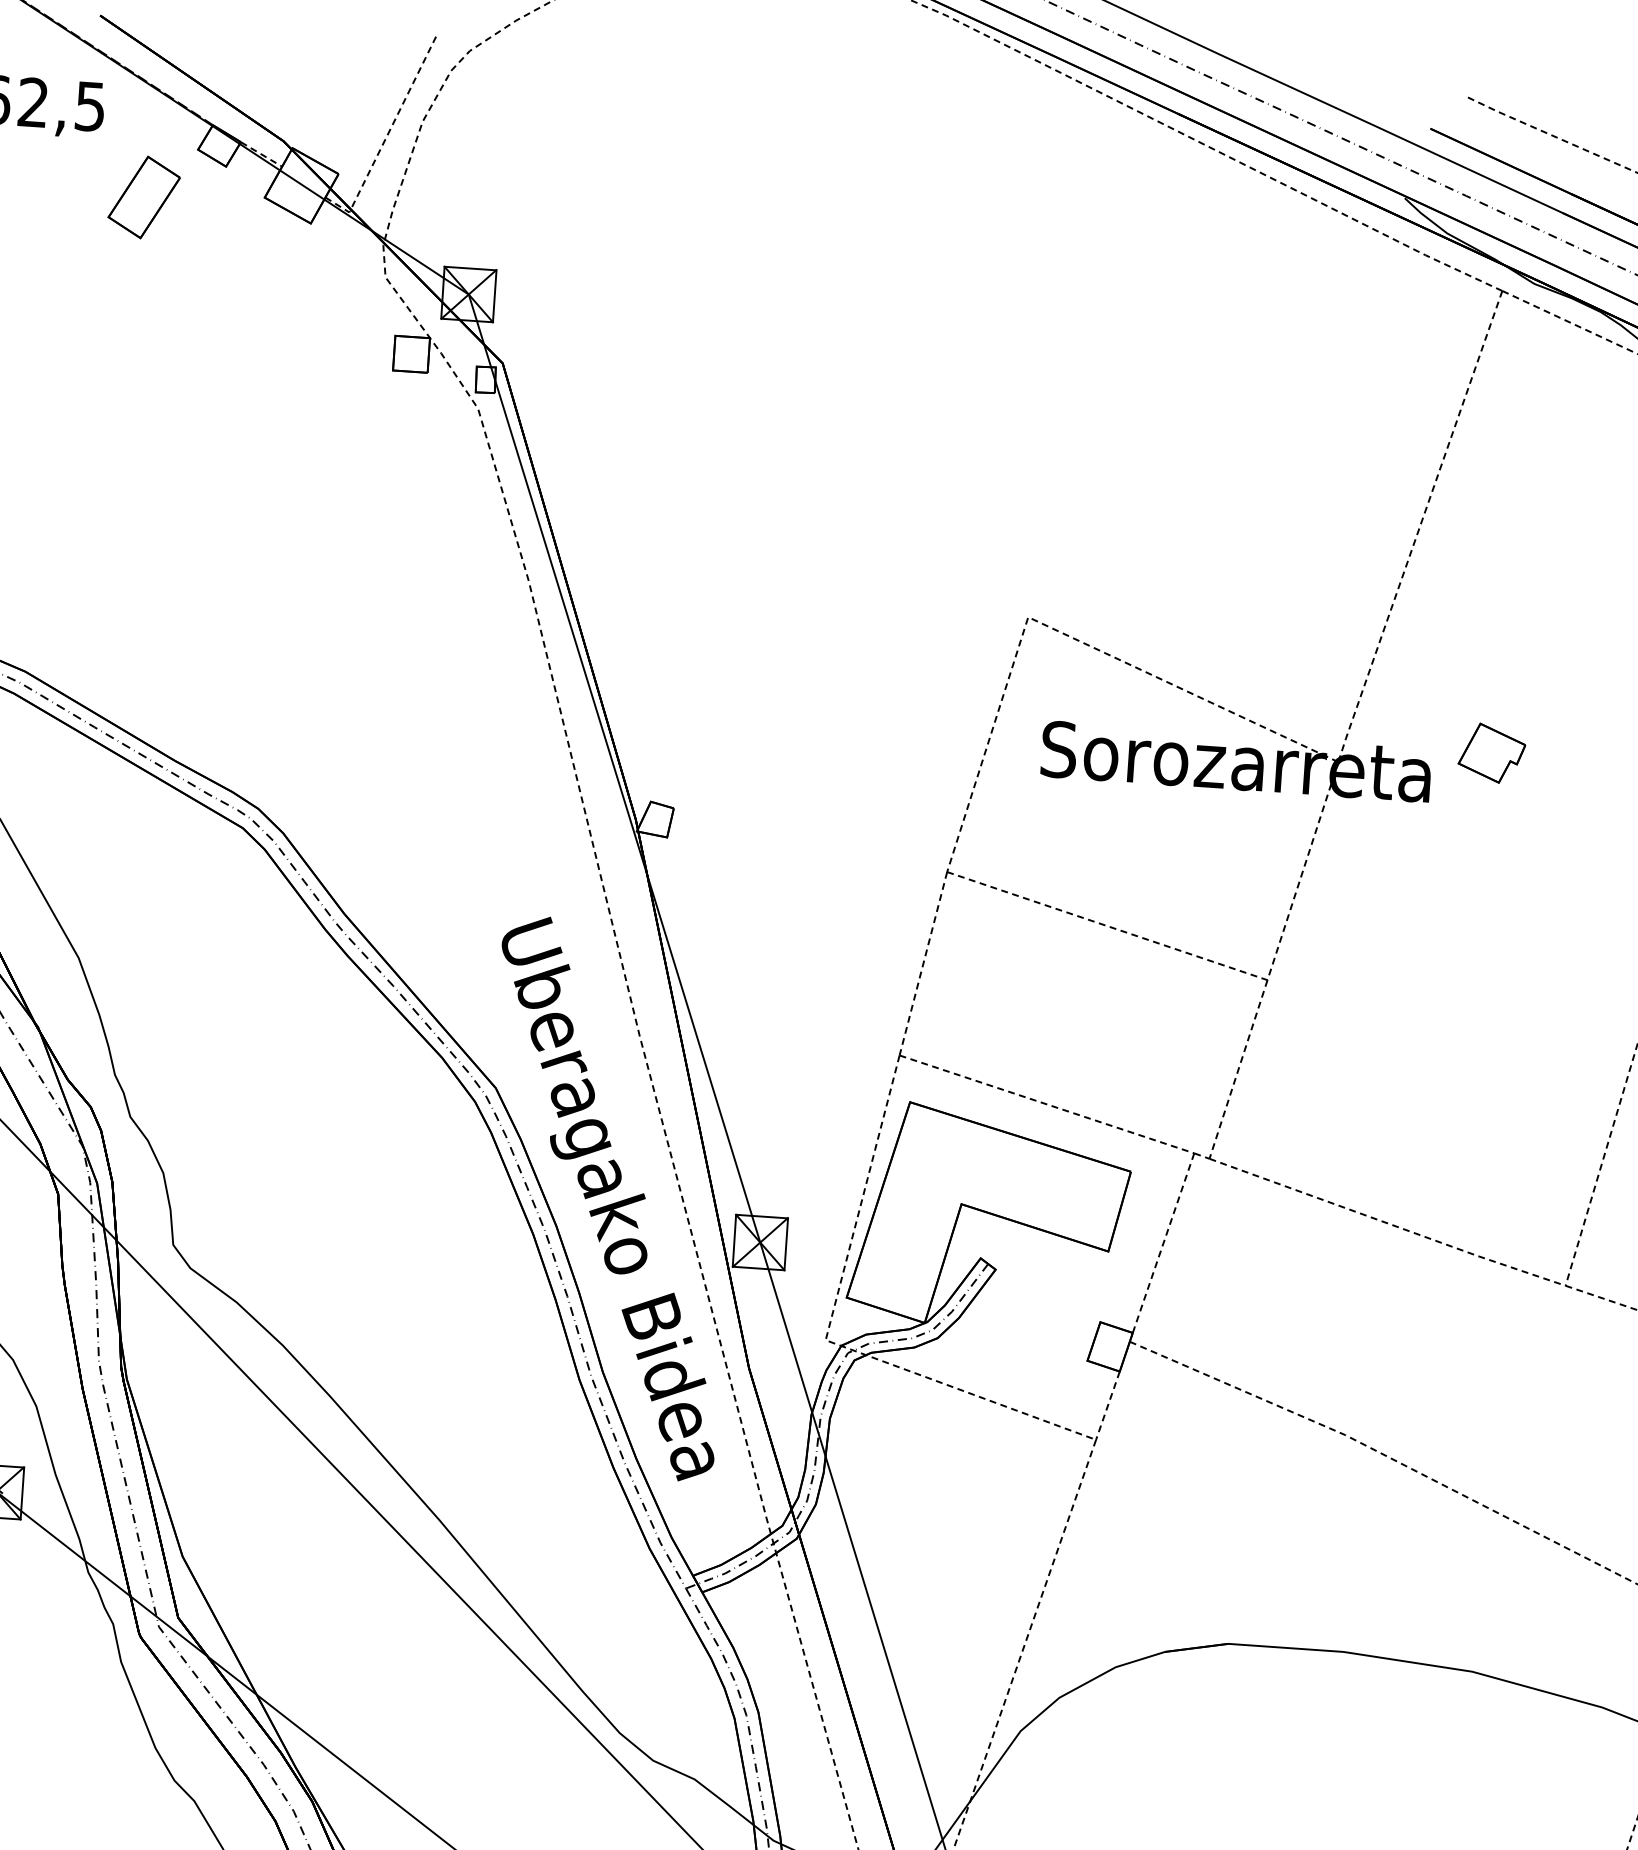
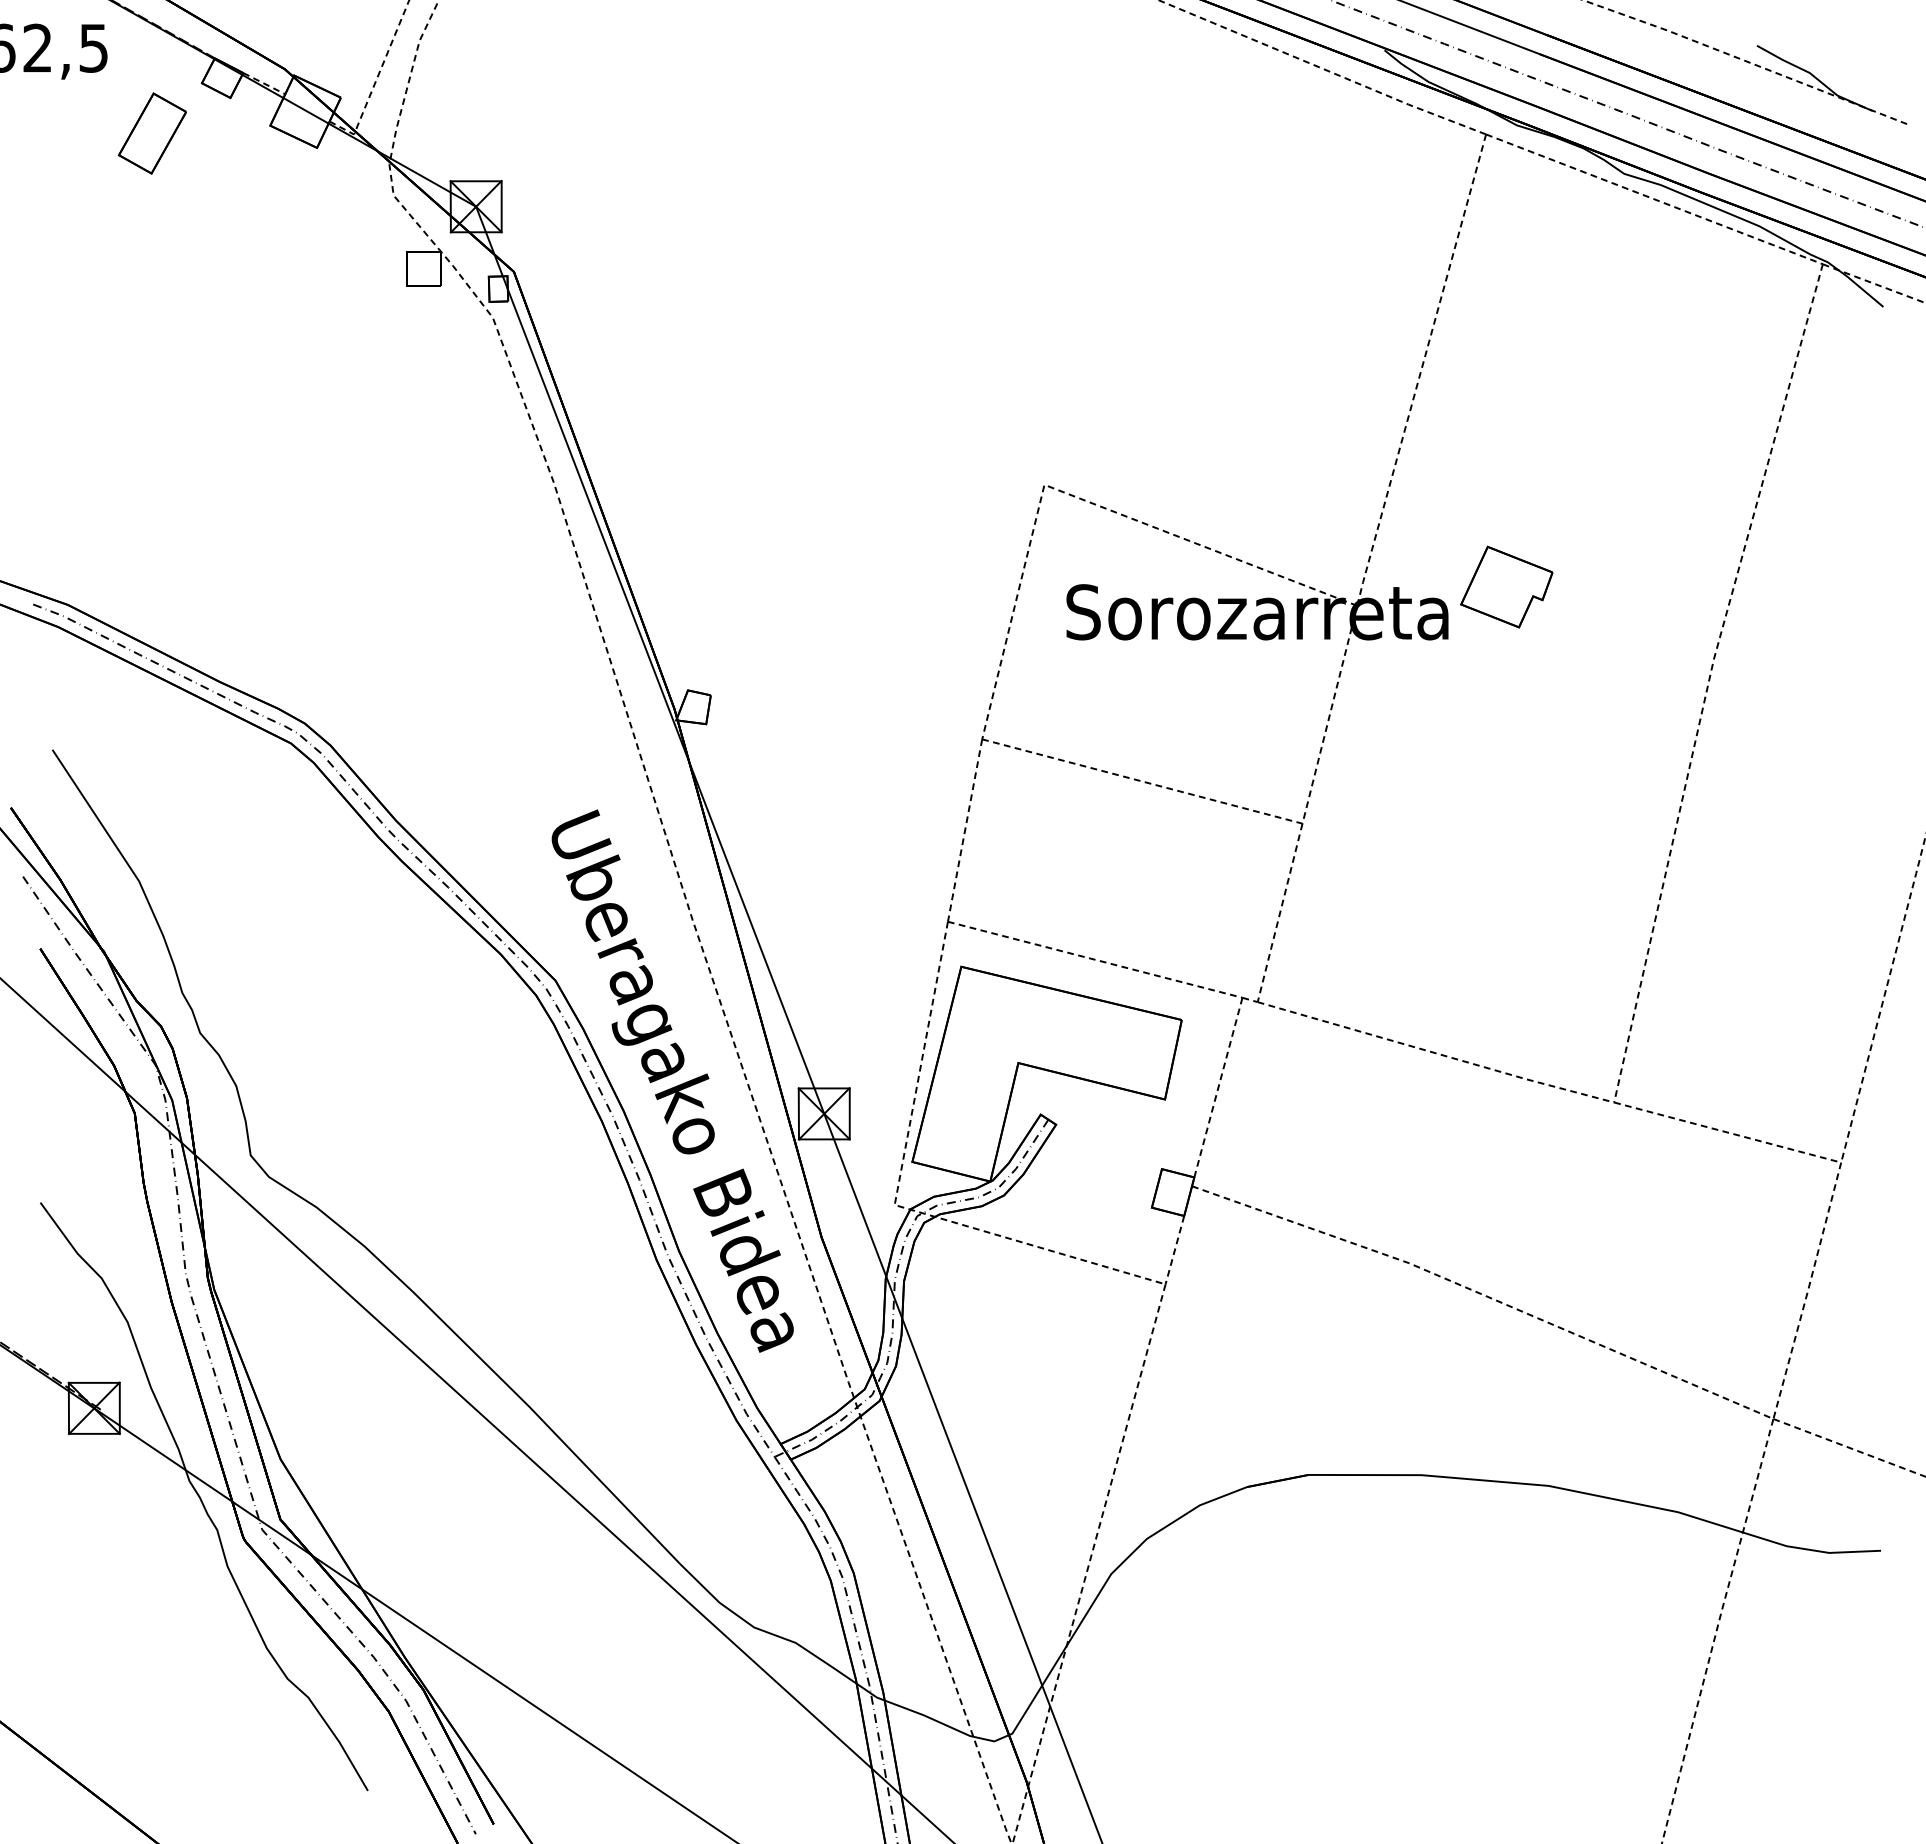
part: (1491, 752) -> (1506, 586), size x1.43

